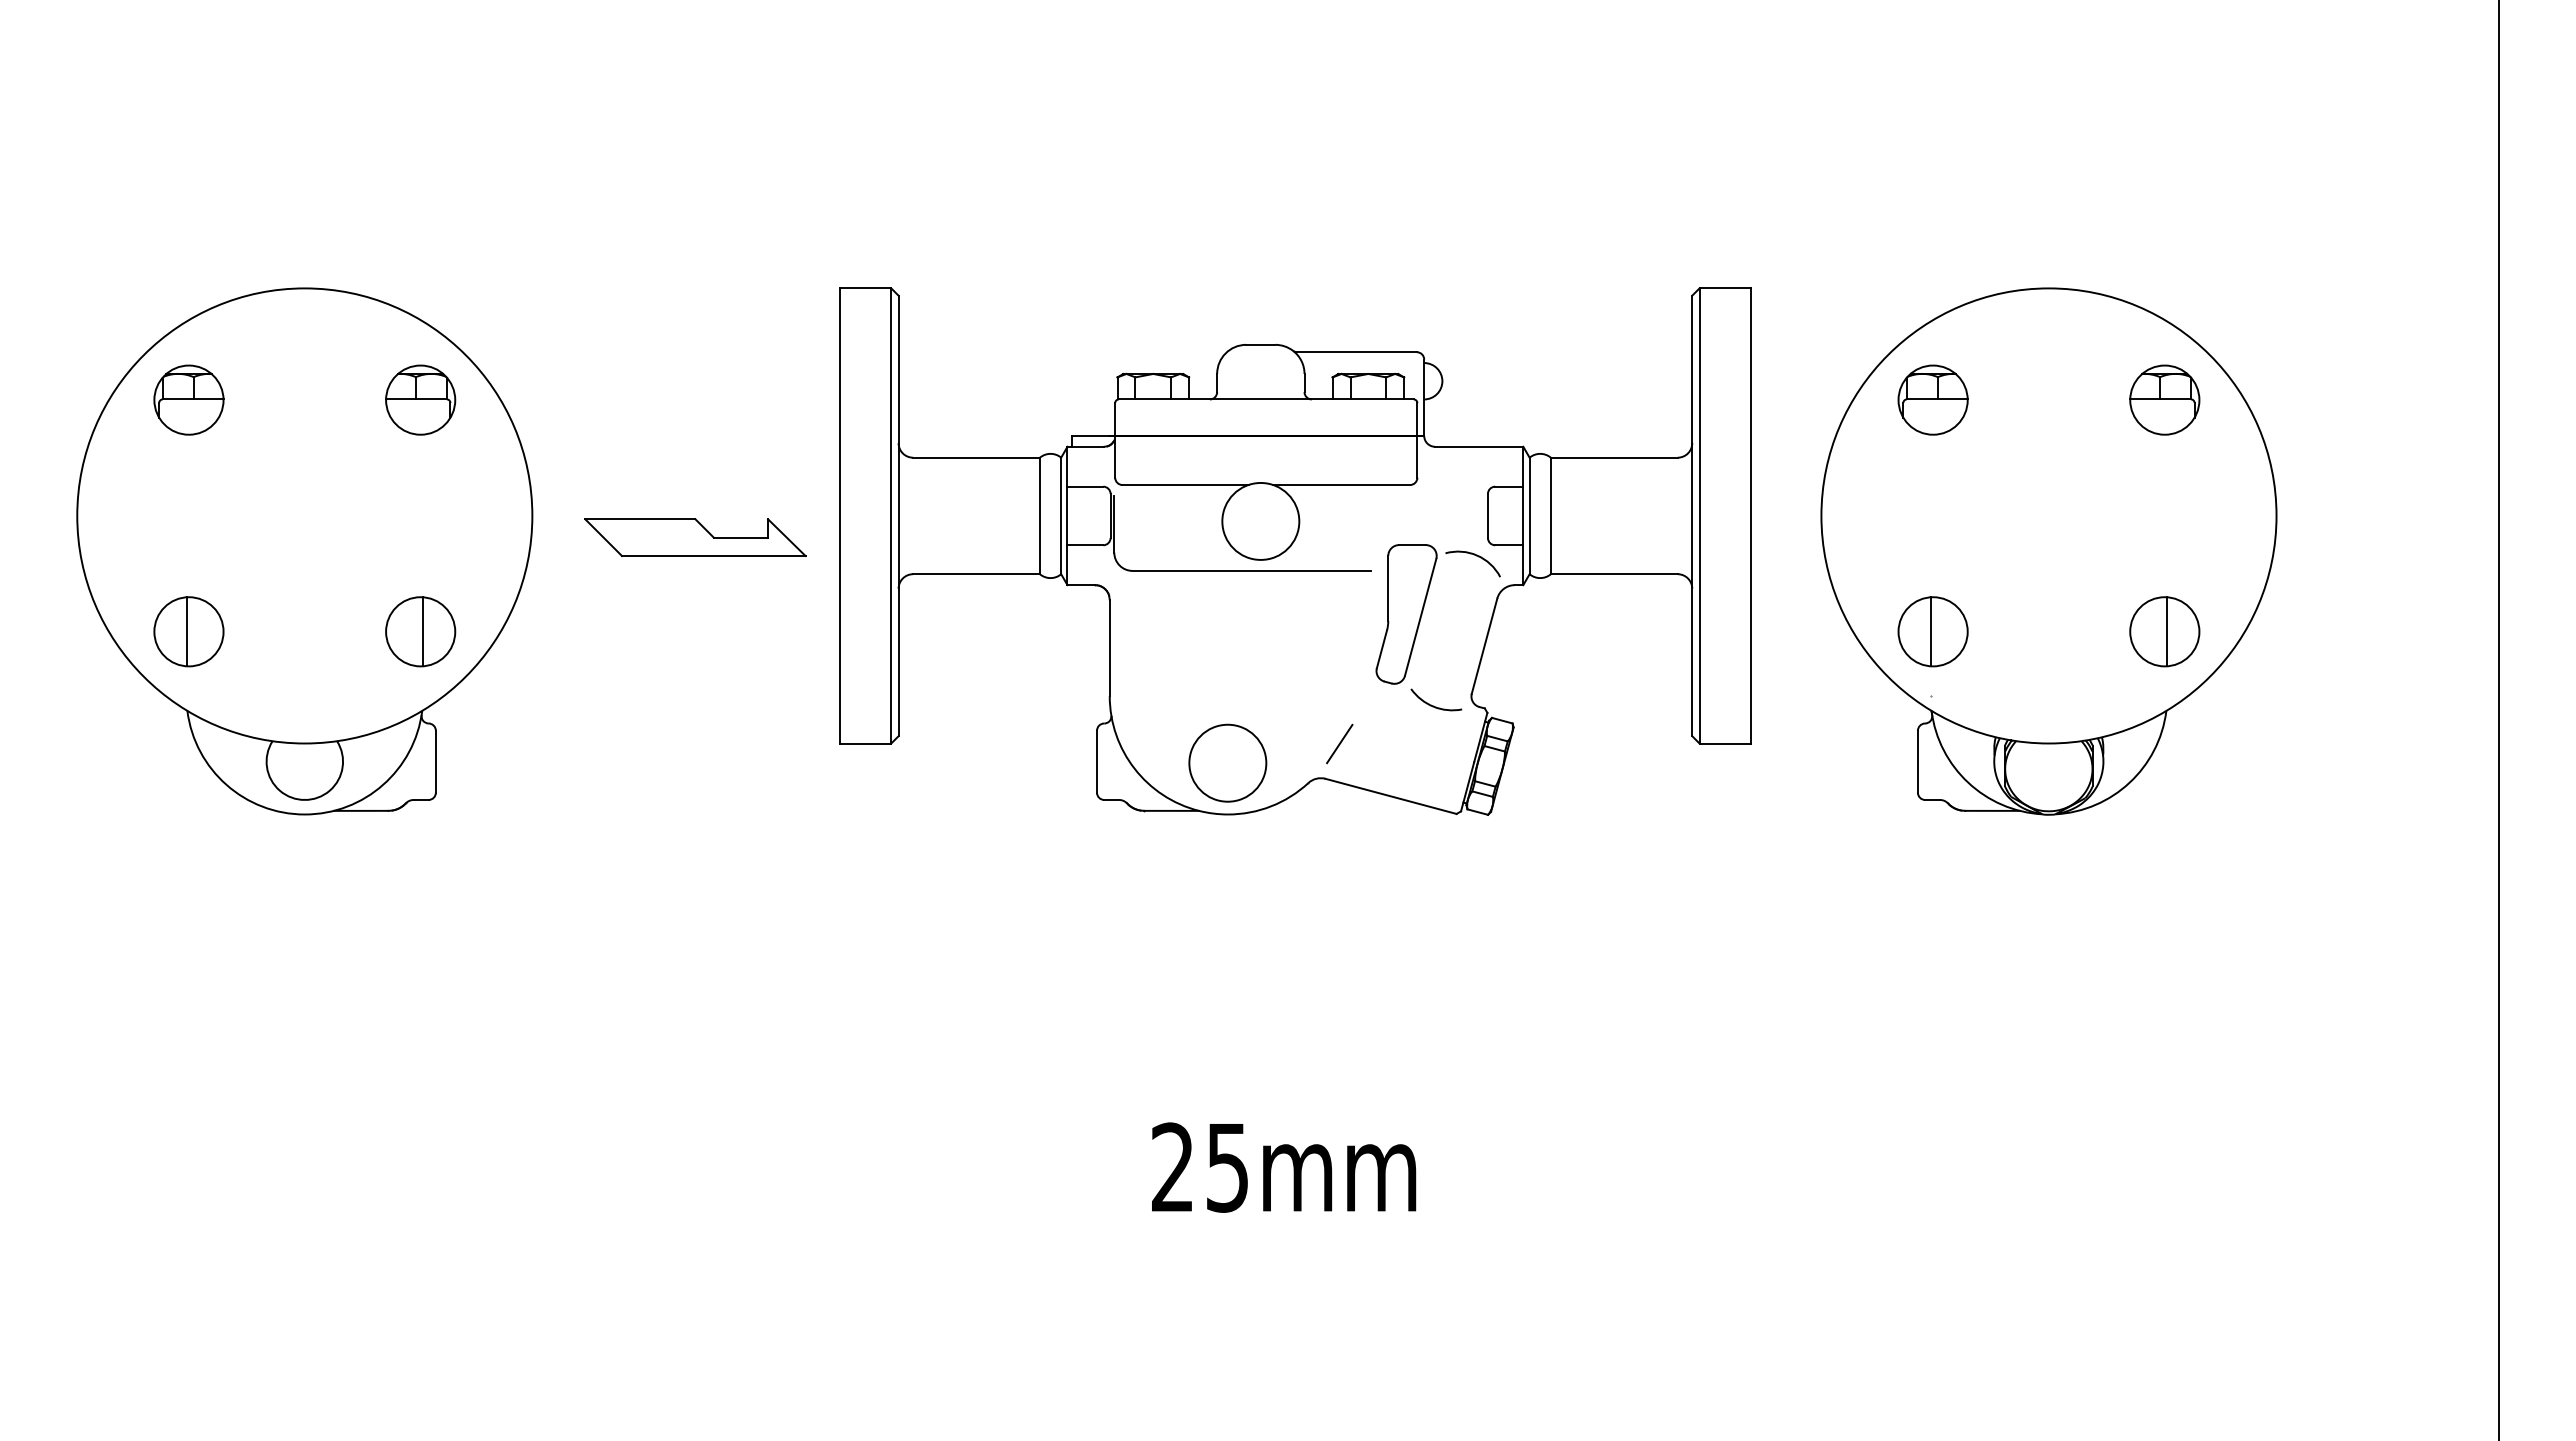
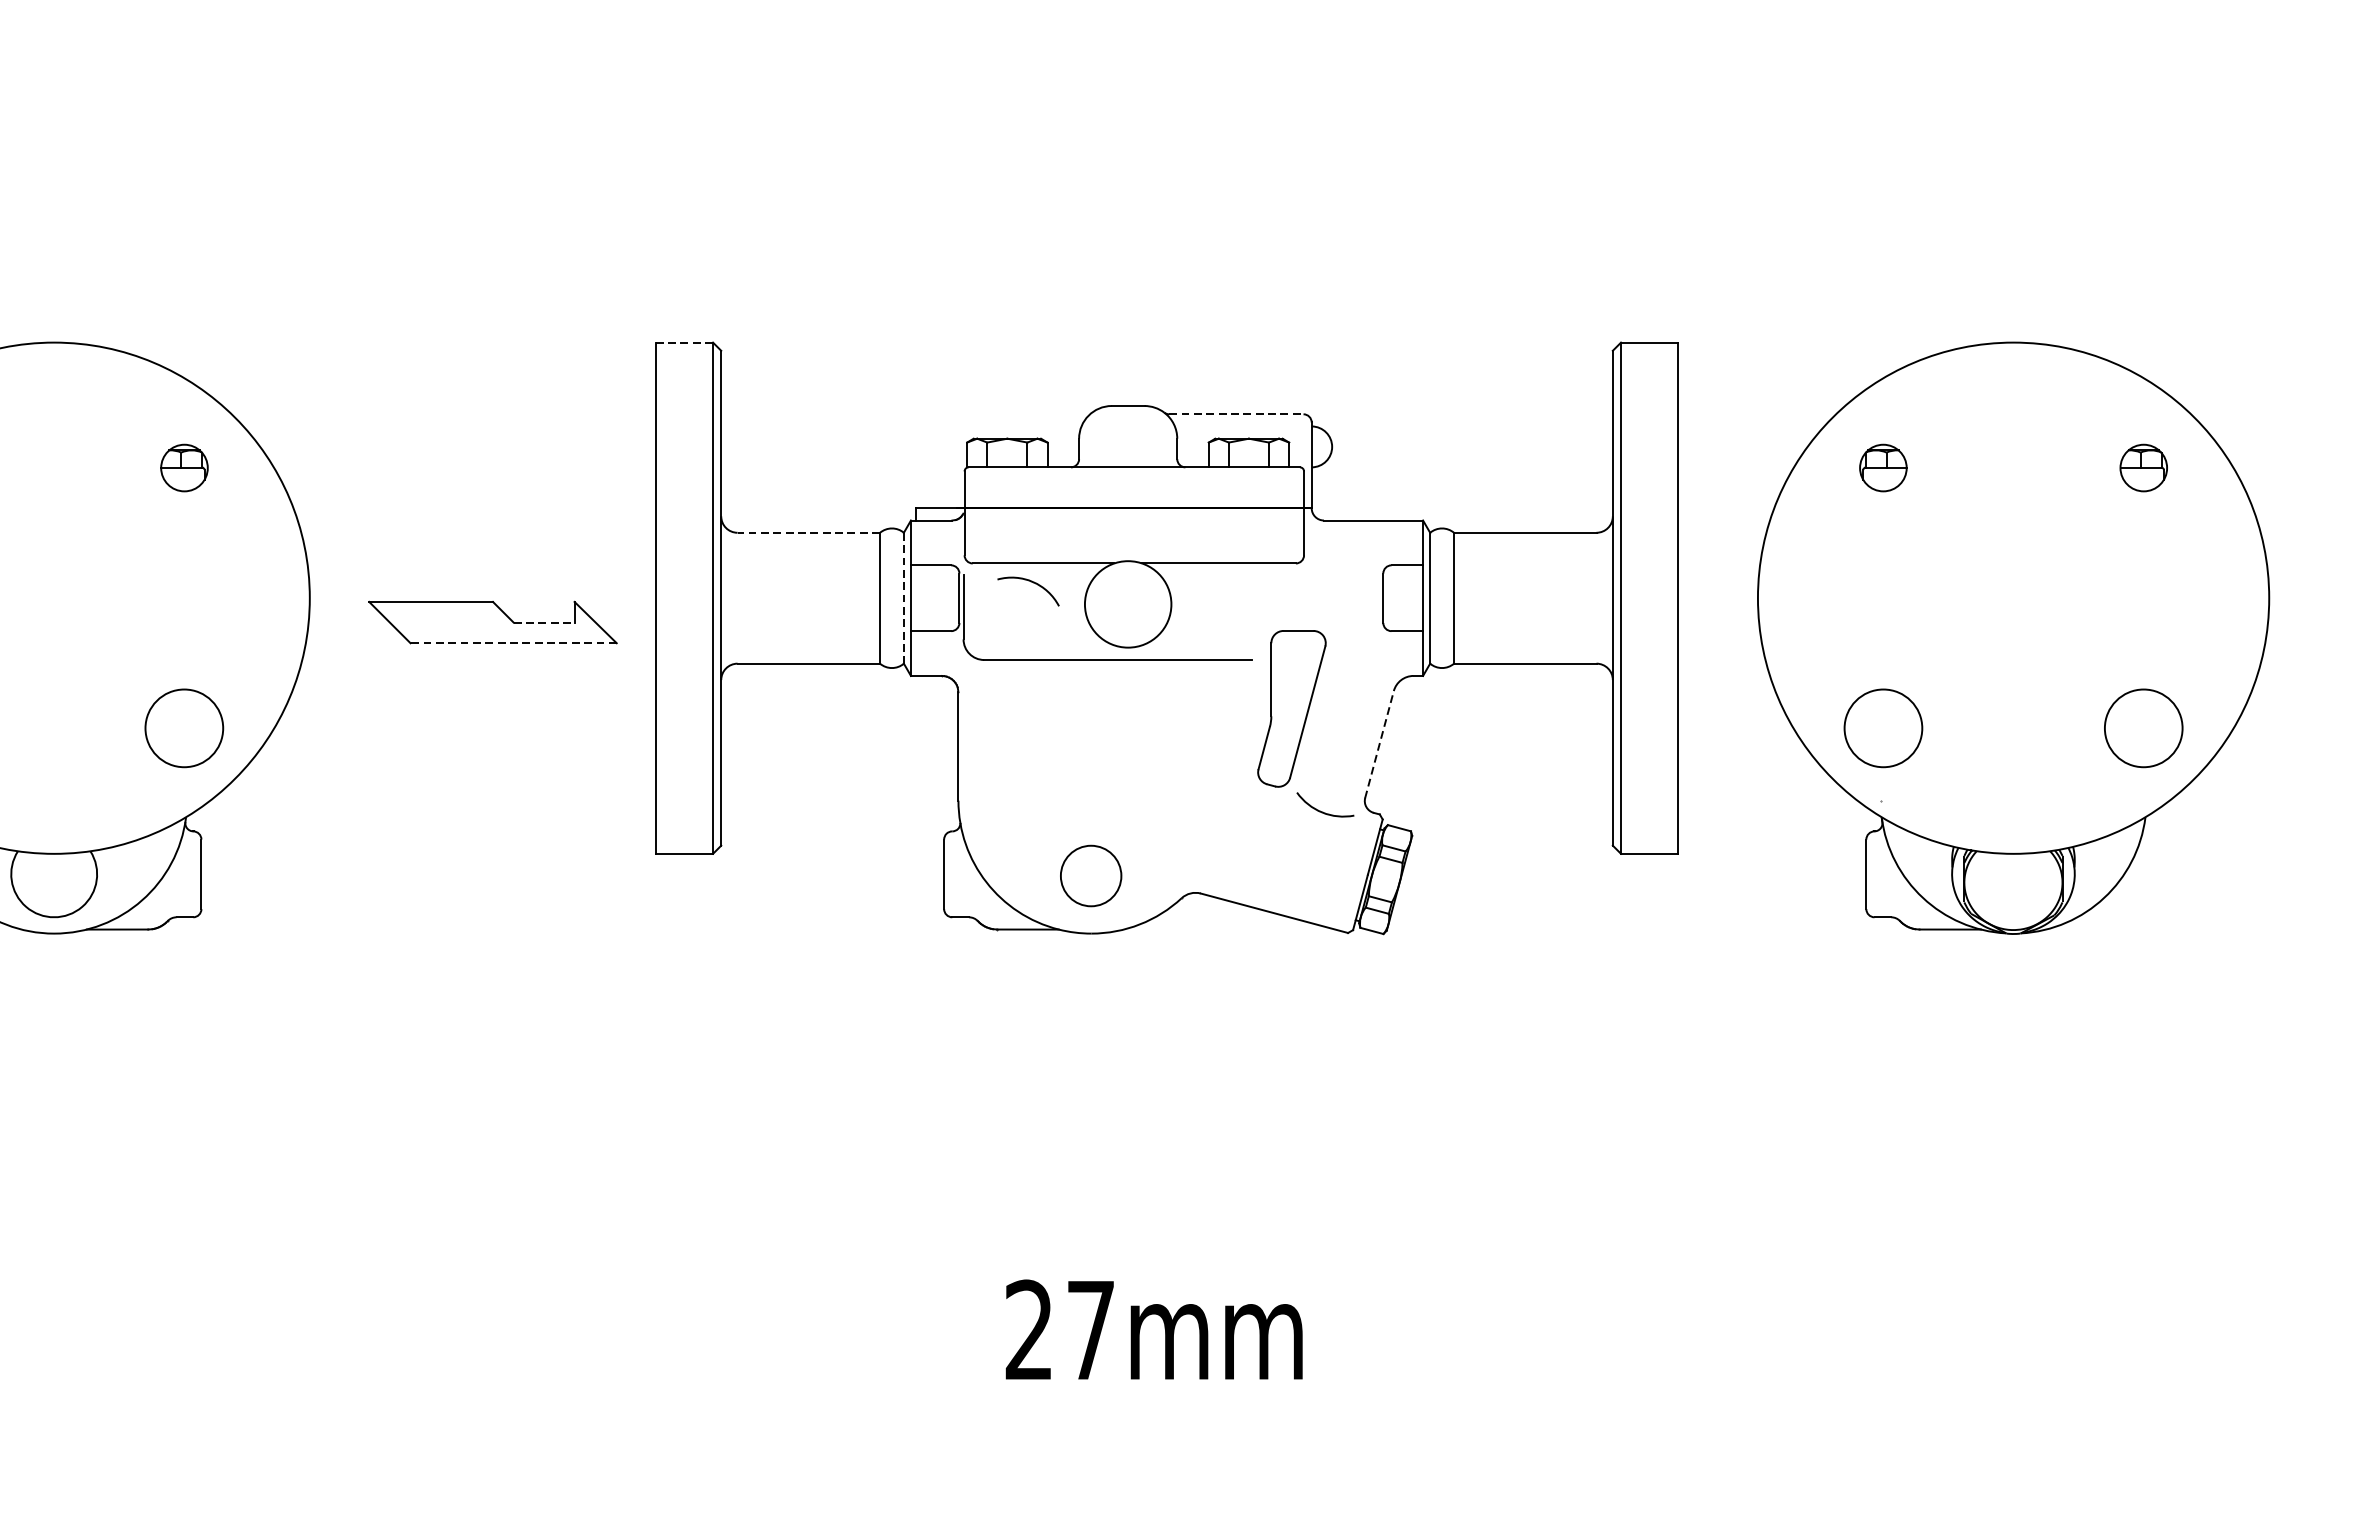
line: (865, 288) -> (684, 342), solid -> dashed
line: (1357, 352) -> (1236, 414), solid -> dashed
part: (420, 399) -> (184, 467), size x0.6
part: (1932, 399) -> (1882, 467), size x0.6
part: (2164, 399) -> (2143, 467), size x0.6
line: (976, 457) -> (808, 532), solid -> dashed
line: (1061, 516) -> (904, 598), solid -> dashed
line: (741, 537) -> (544, 622), solid -> dashed
arc: (1473, 555) -> (1028, 581), moved
line: (713, 556) -> (513, 643), solid -> dashed
line: (423, 631) -> (187, 728), removed
line: (1930, 631) -> (1880, 728), removed
line: (2167, 631) -> (2146, 728), removed
line: (1484, 645) -> (1379, 743), solid -> dashed
line: (1339, 743) -> (1216, 853), removed
circle: (1227, 762) -> (1090, 875), size x0.7
text: (1227, 1168) -> (1090, 1331), 25mm -> 27mm

